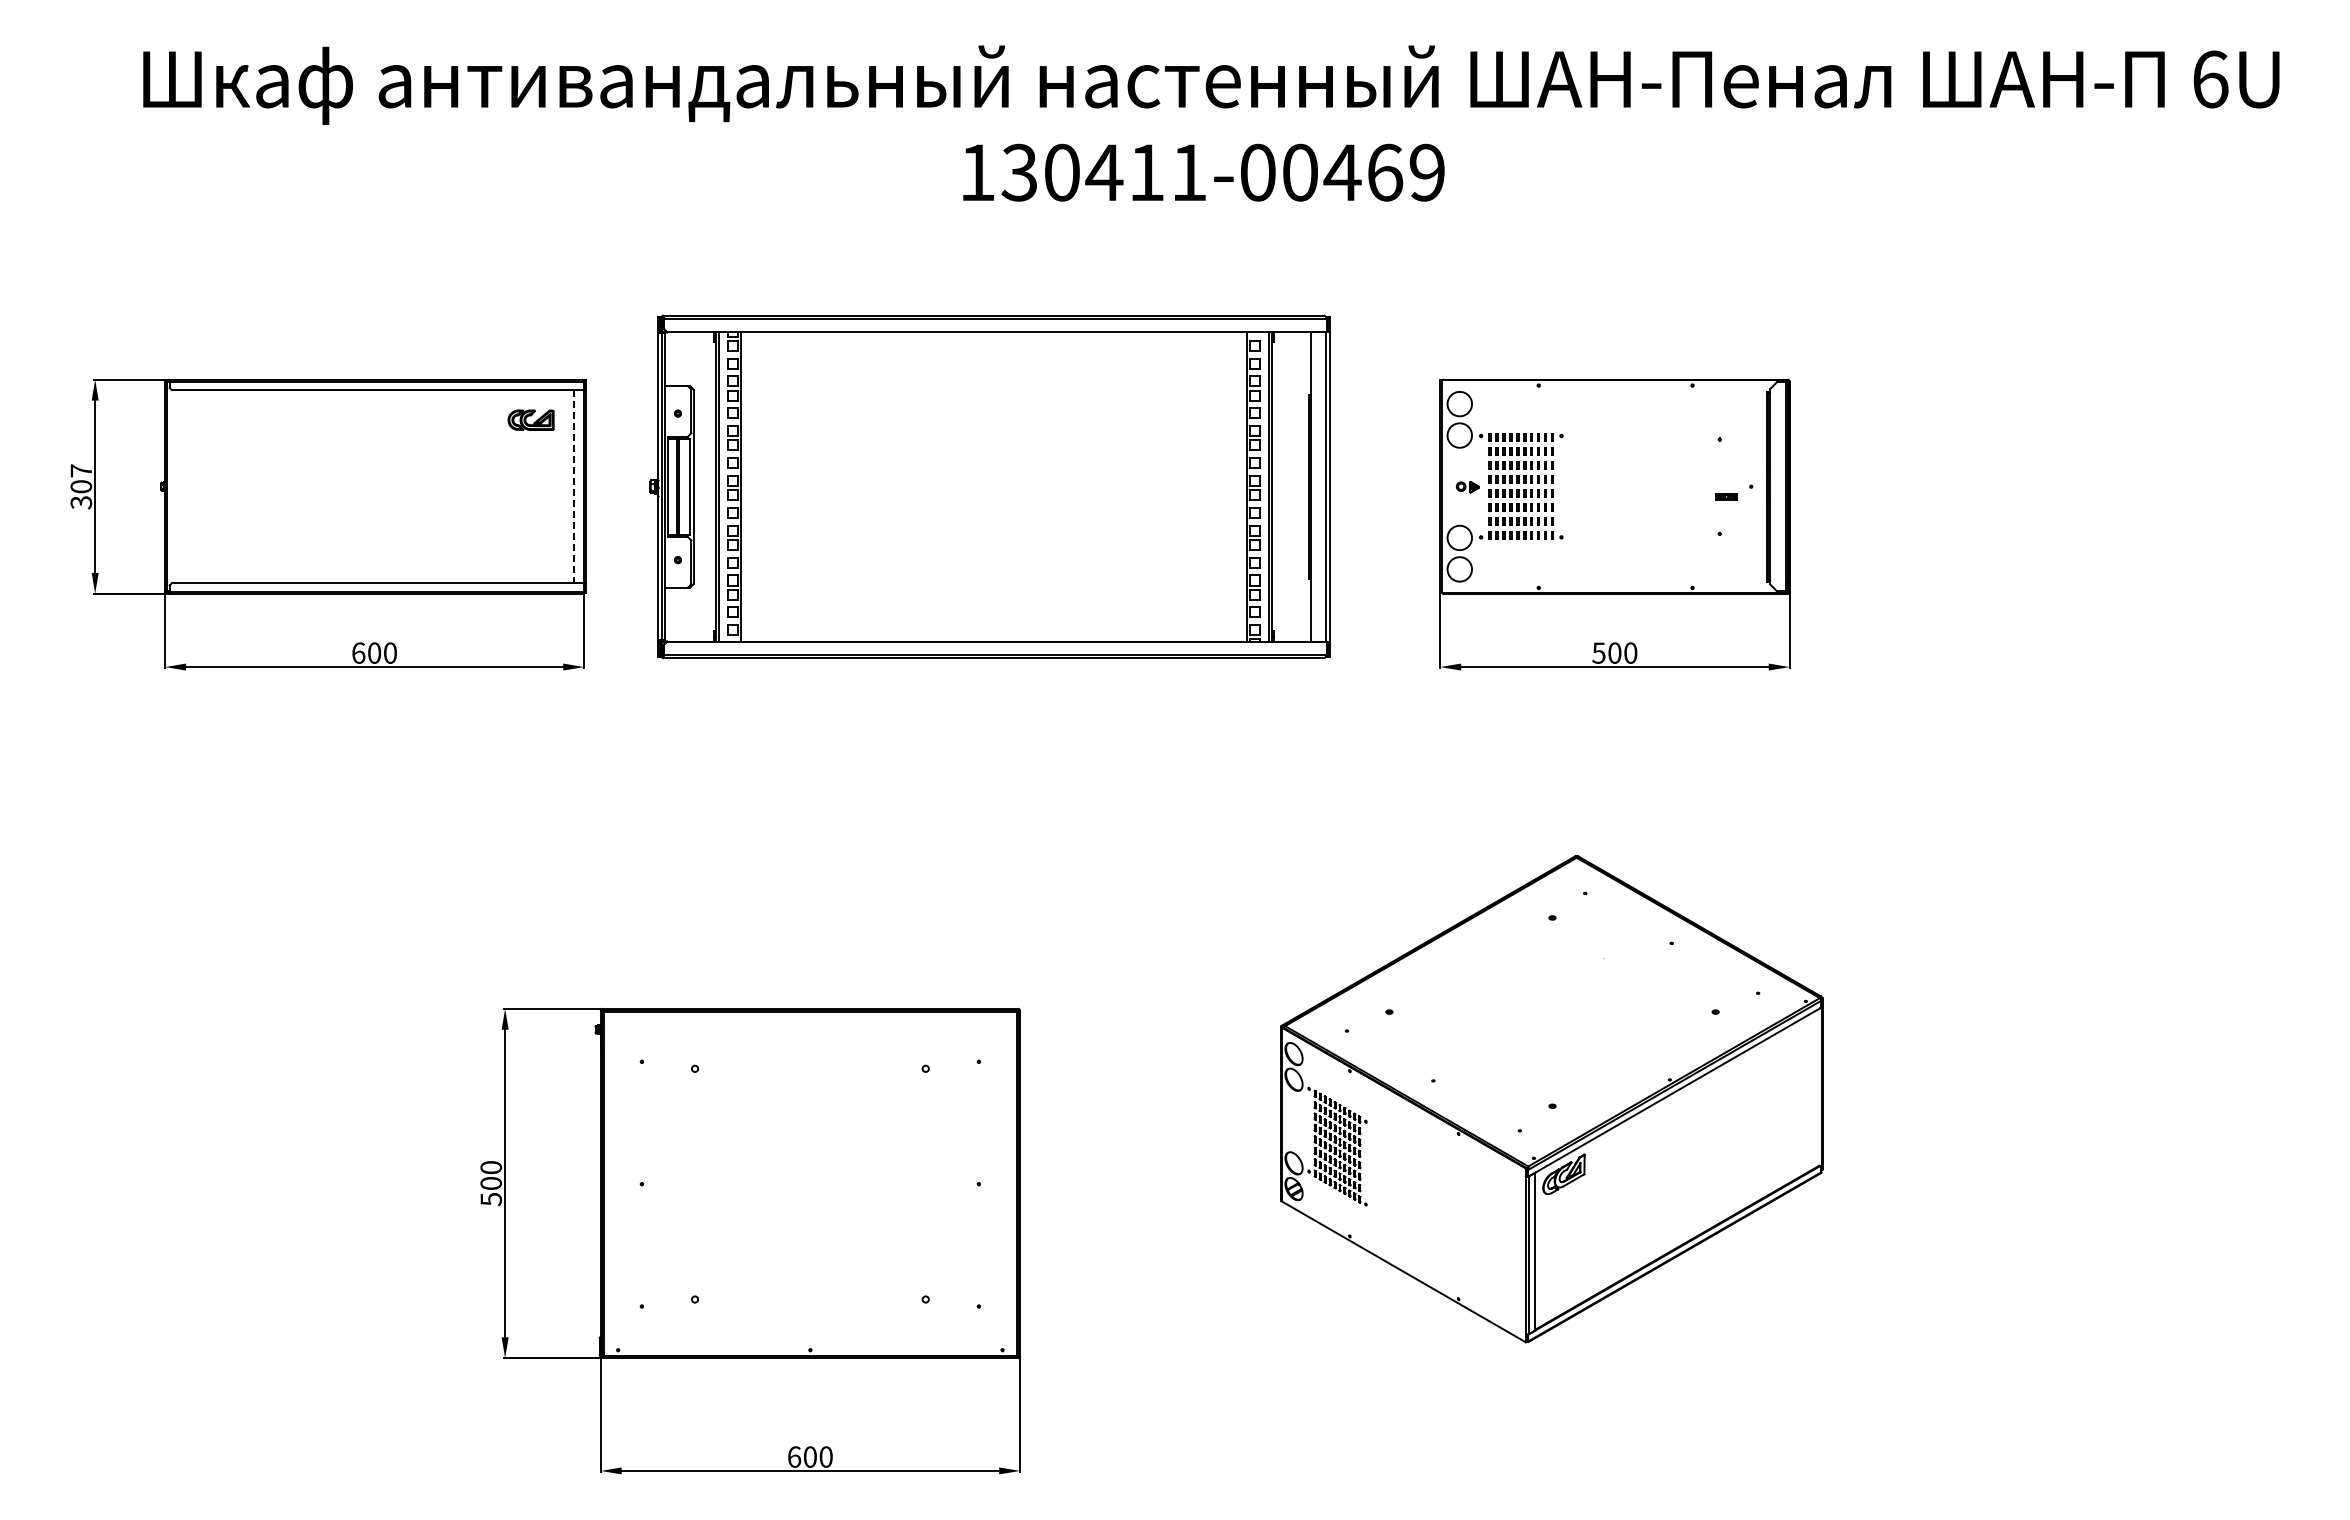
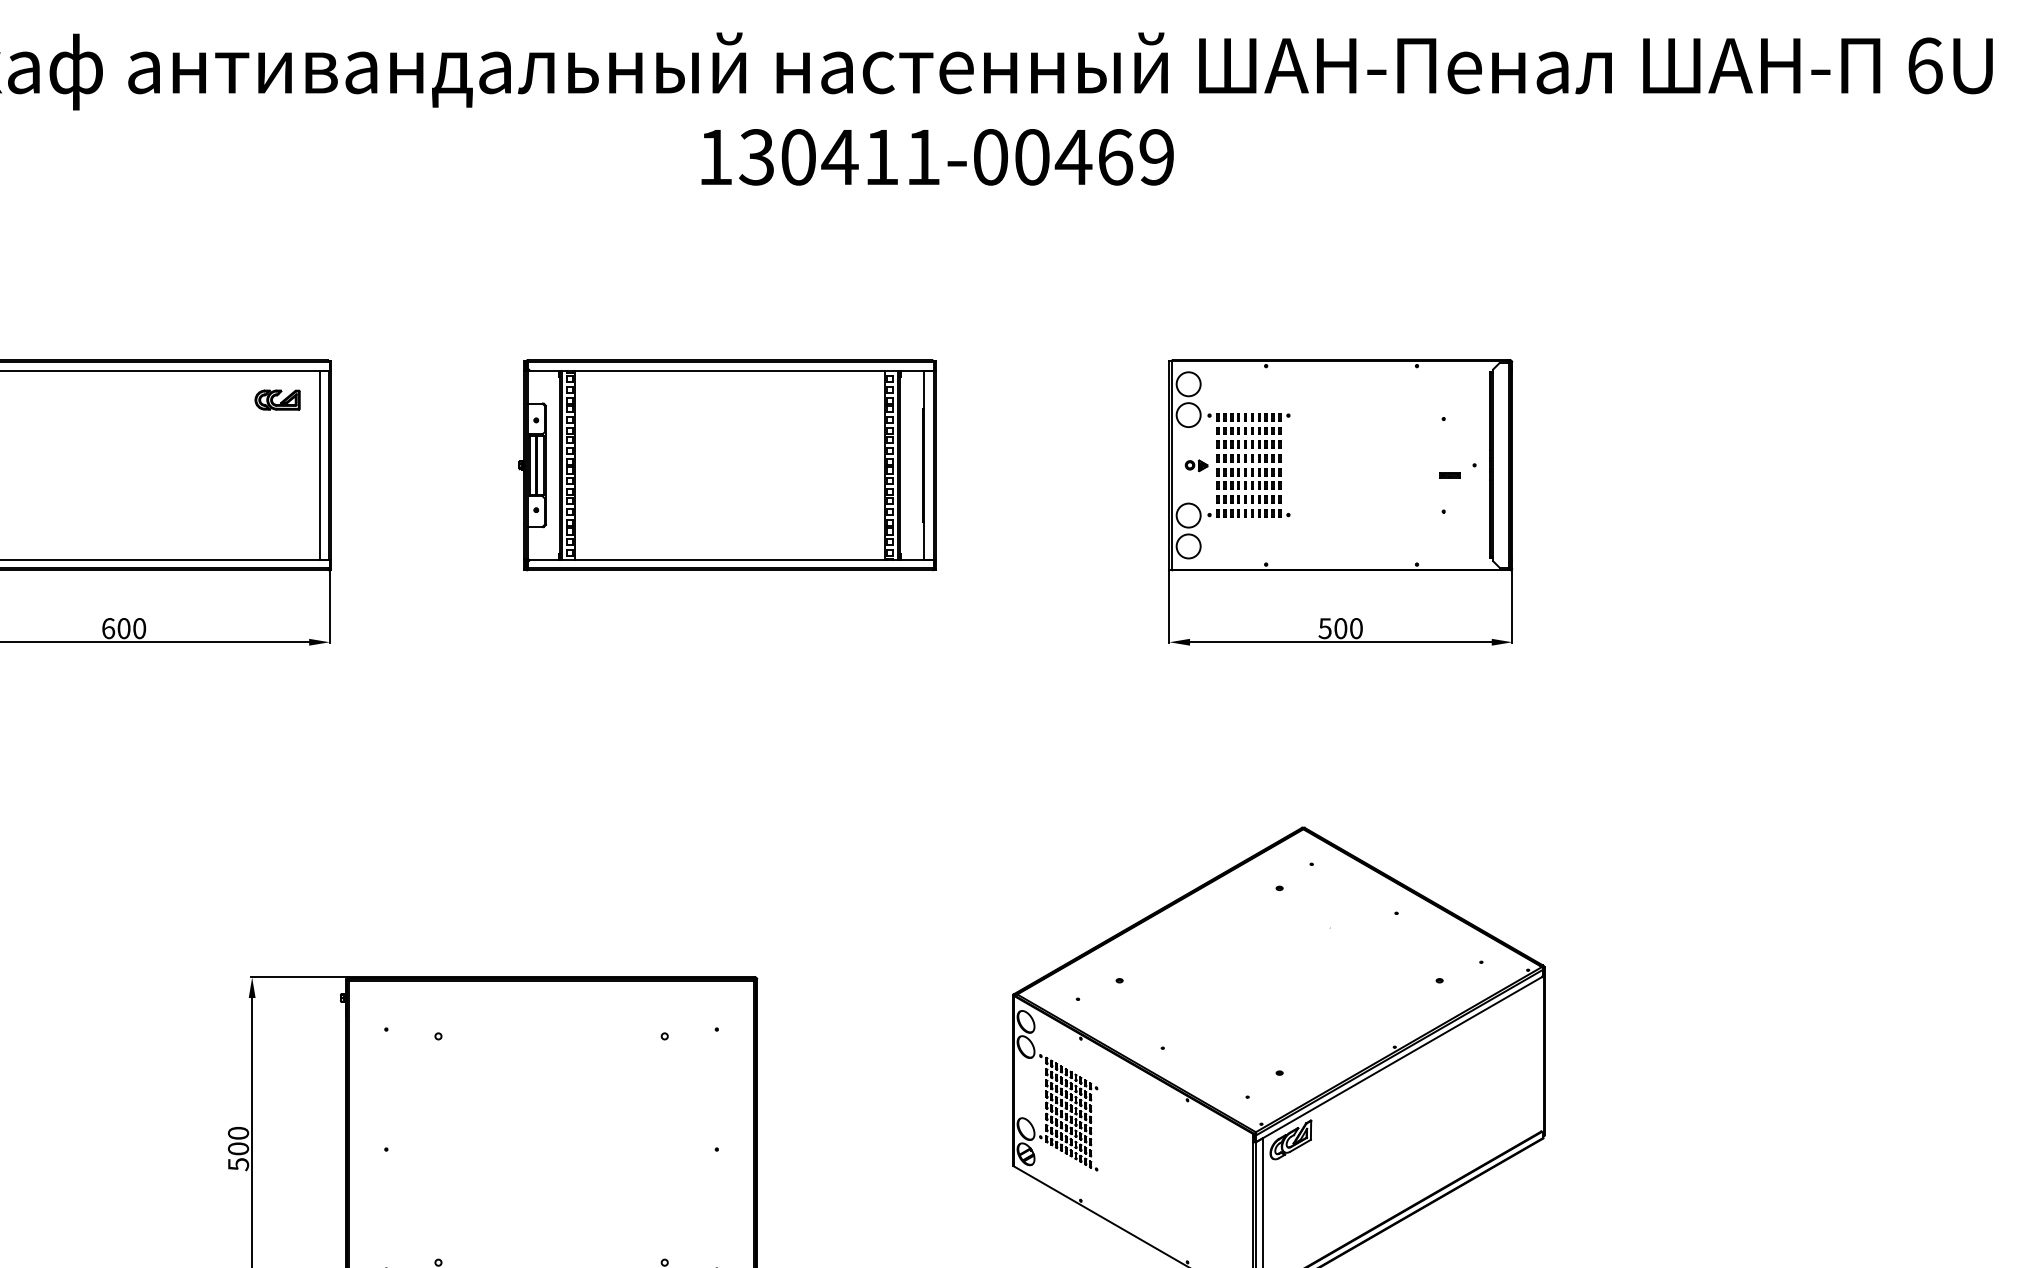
line: (574, 486) -> (320, 465), dashed -> solid
part: (989, 486) -> (727, 465), size x0.62

